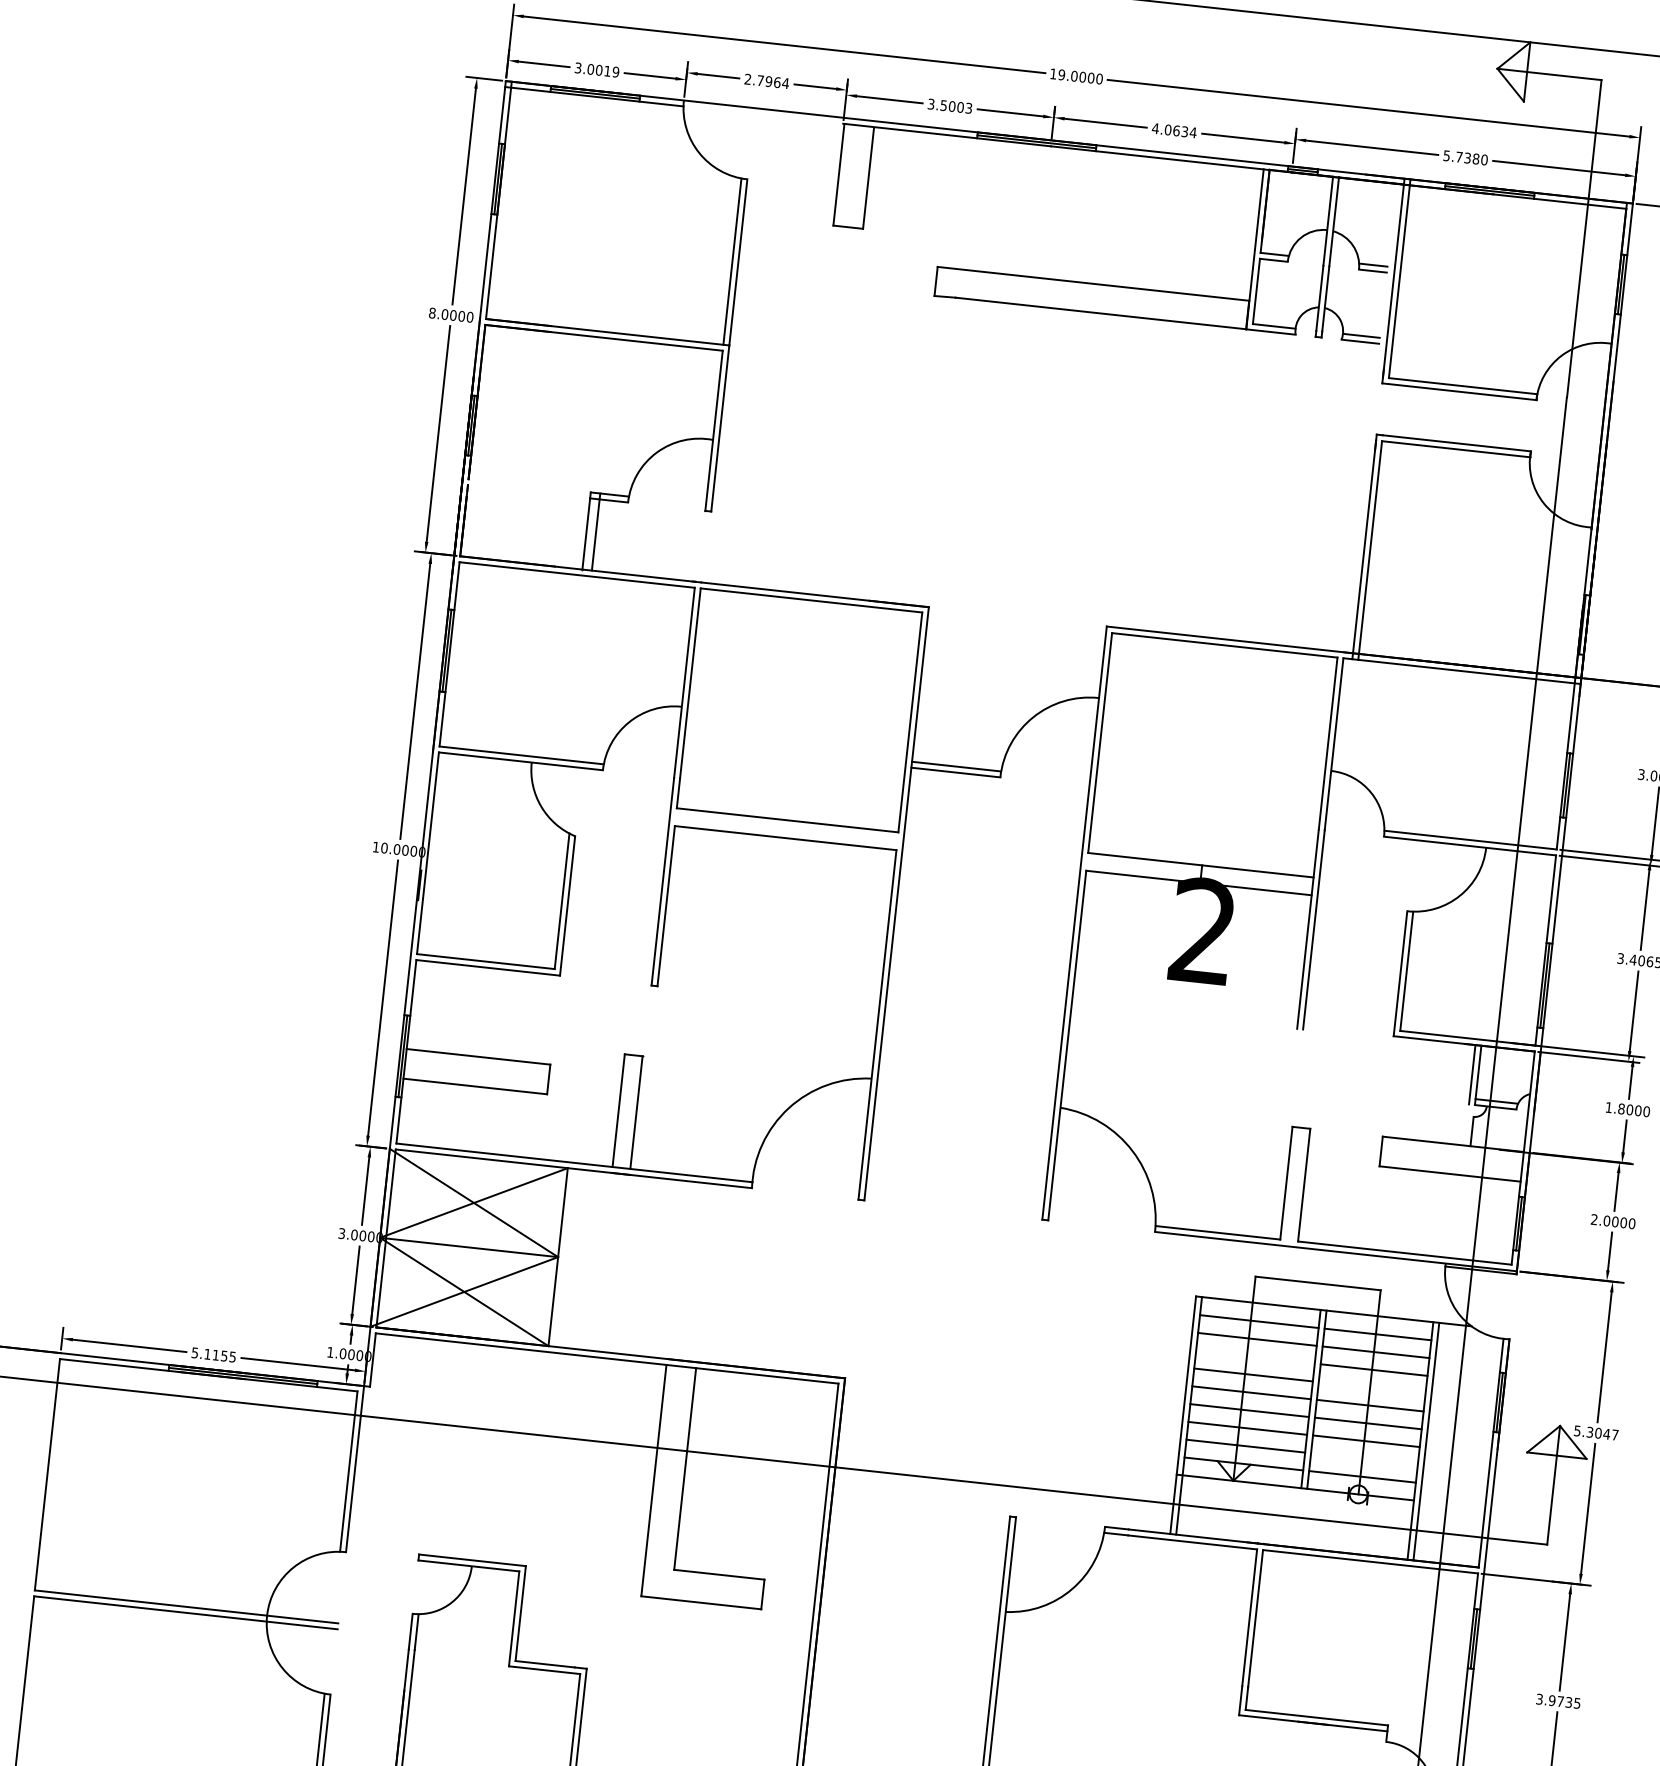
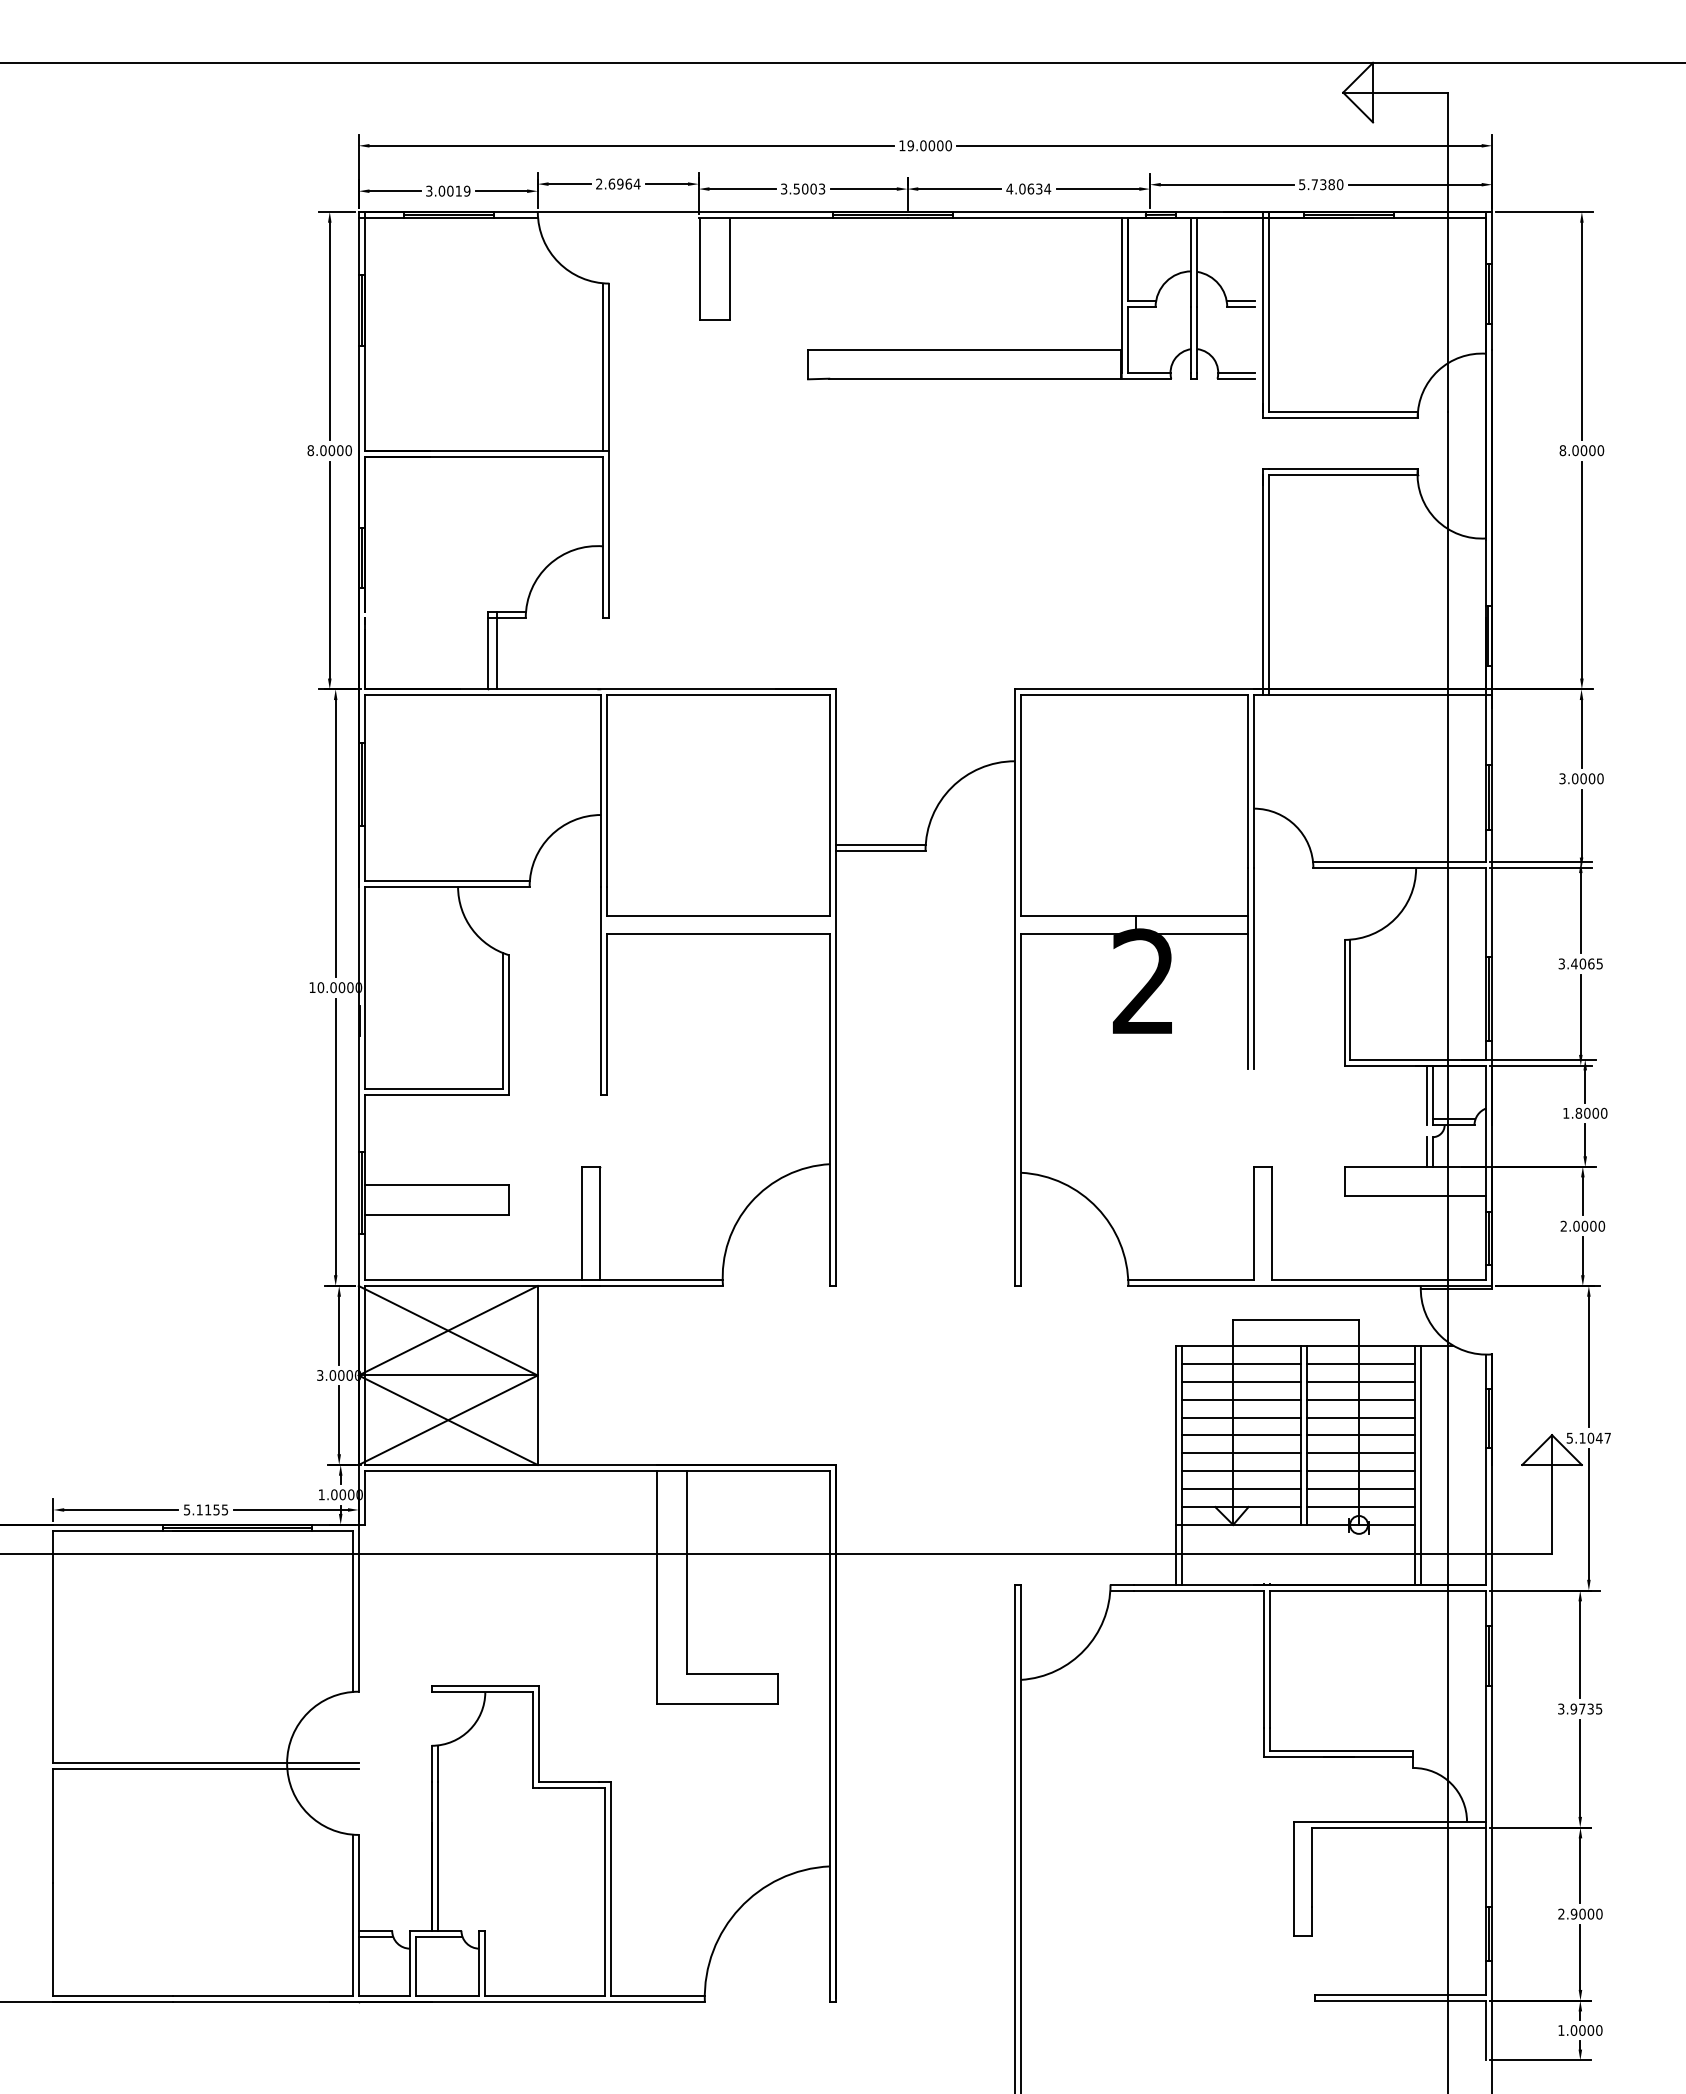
text: (760, 80) -> (611, 183), 2.7964 -> 2.6964
line: (1465, 1130) -> (1426, 1151), added
line: (1255, 1357) -> (1241, 1399), added
line: (1371, 1387) -> (1360, 1417), added
text: (1590, 1431) -> (1582, 1437), 5.3047 -> 5.1047
line: (1363, 1459) -> (1360, 1489), added

